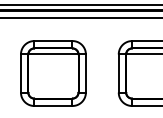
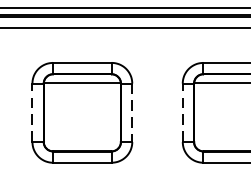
line: (20, 73) -> (31, 112), solid -> dashed
line: (118, 73) -> (182, 112), solid -> dashed
line: (85, 74) -> (131, 114), solid -> dashed

